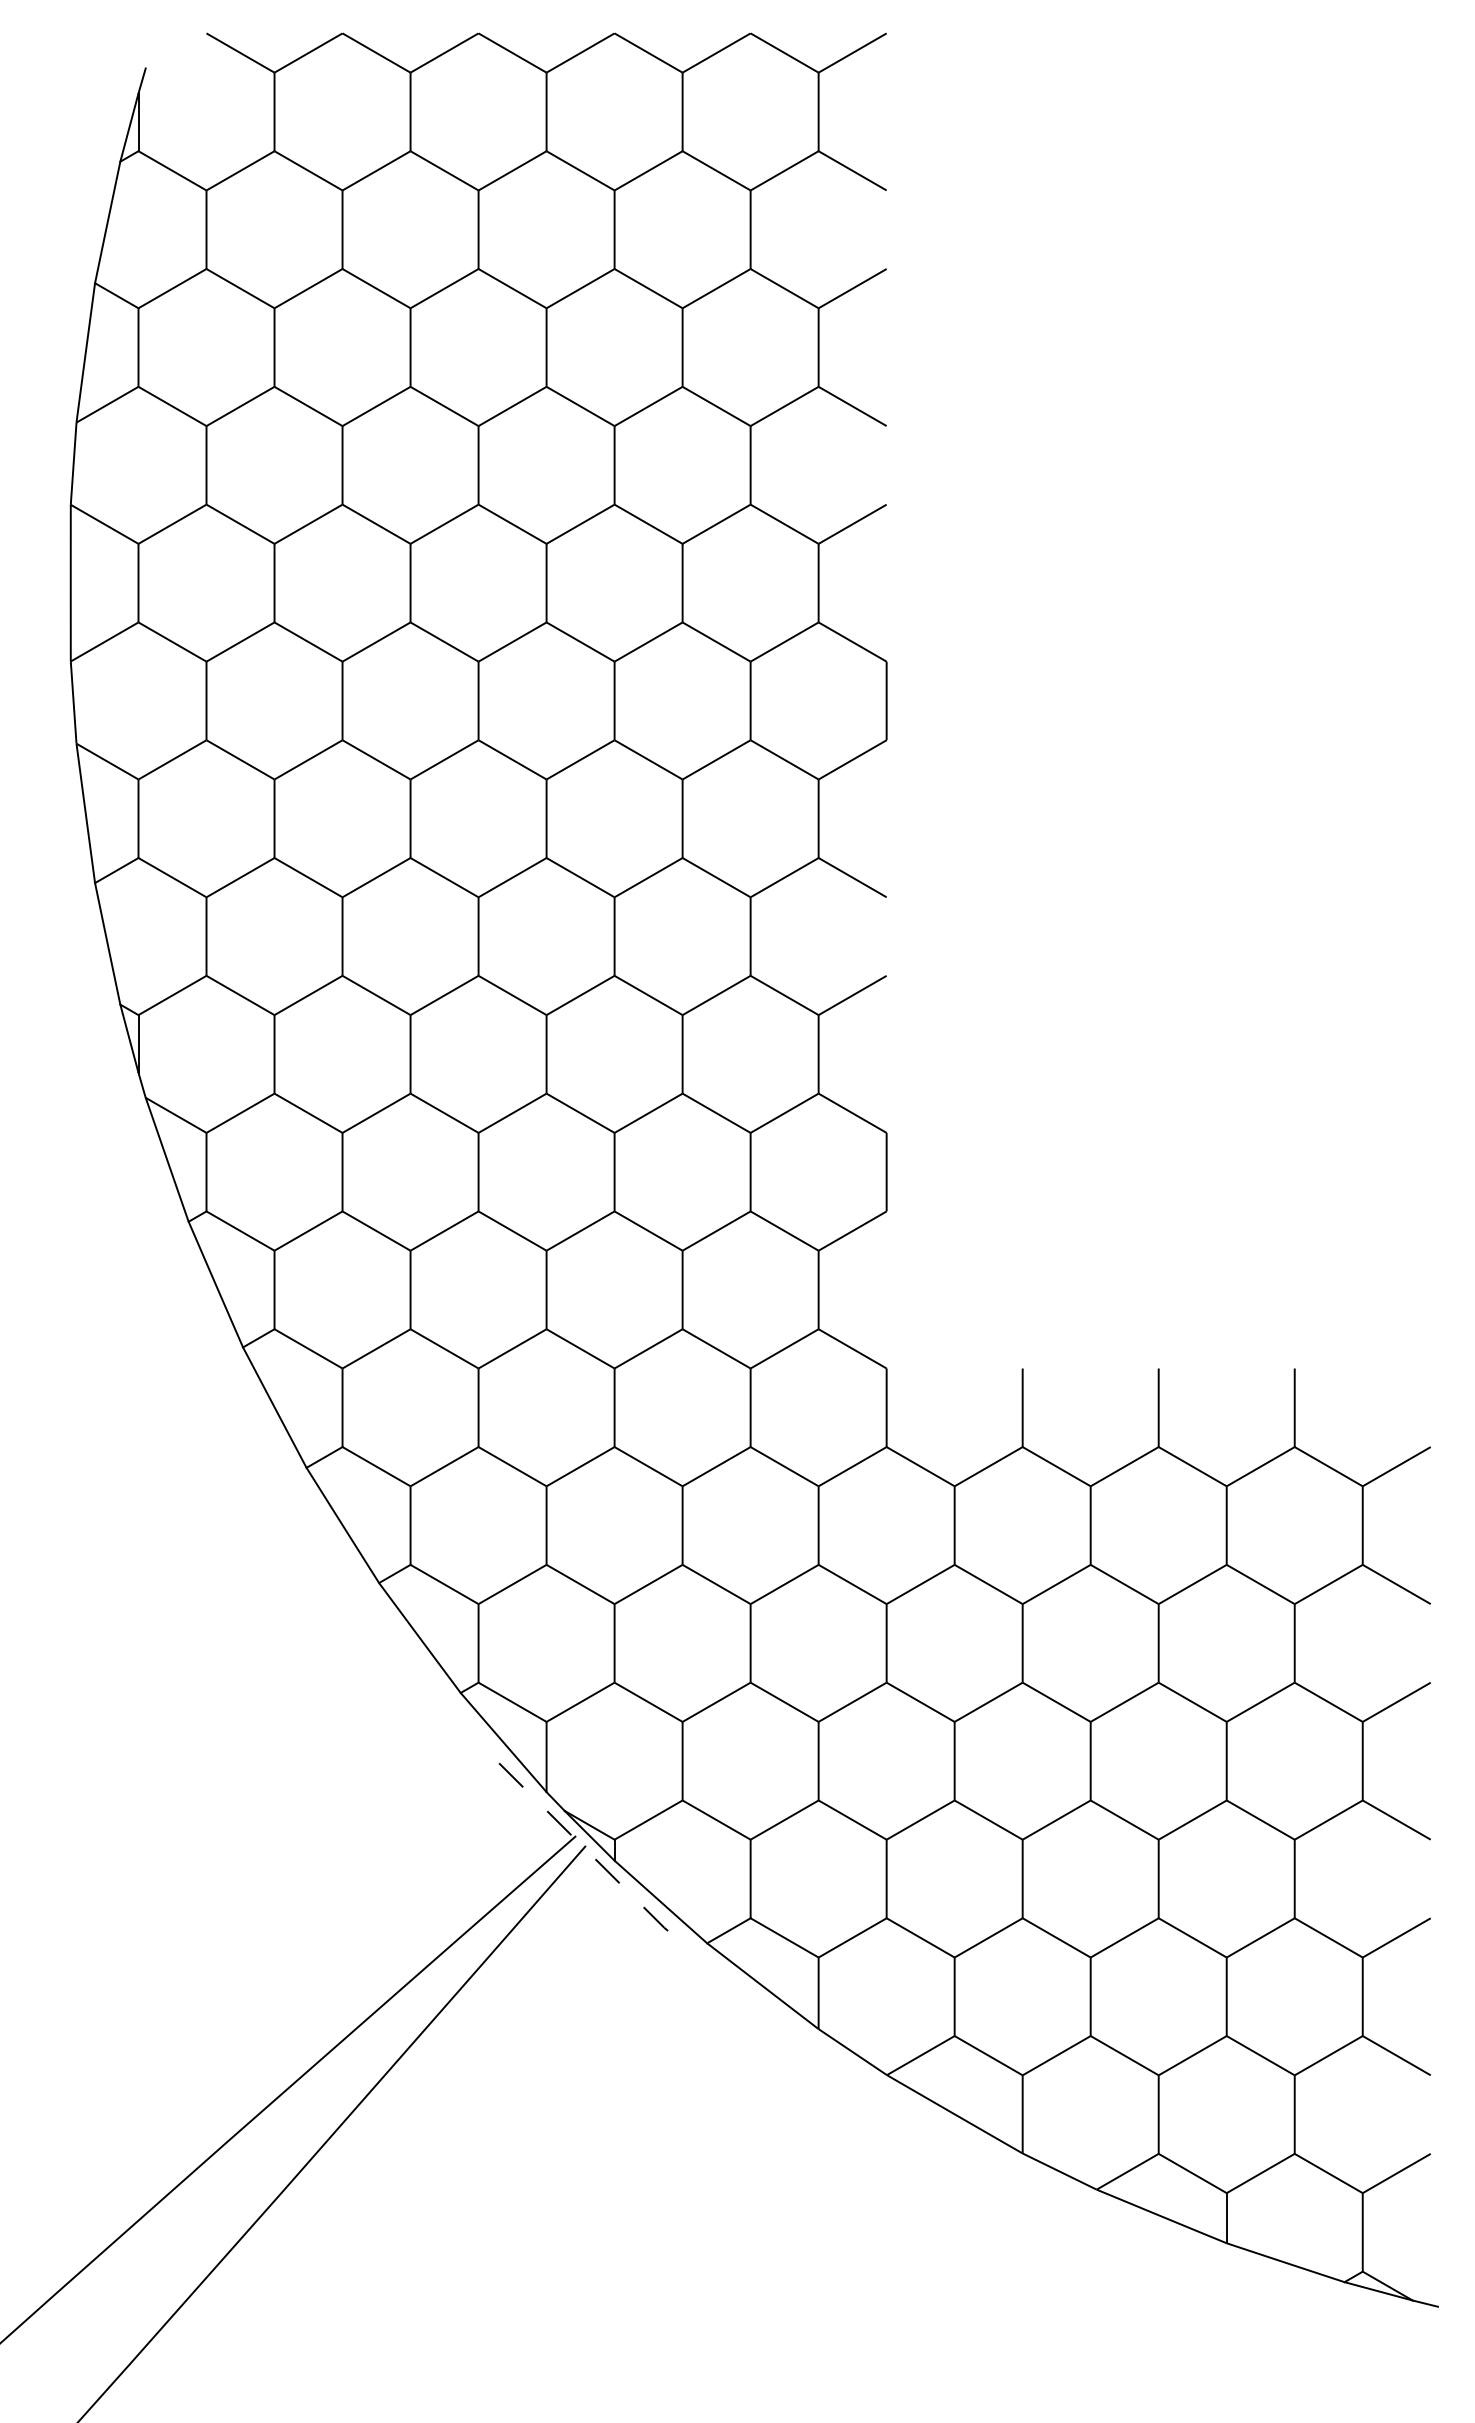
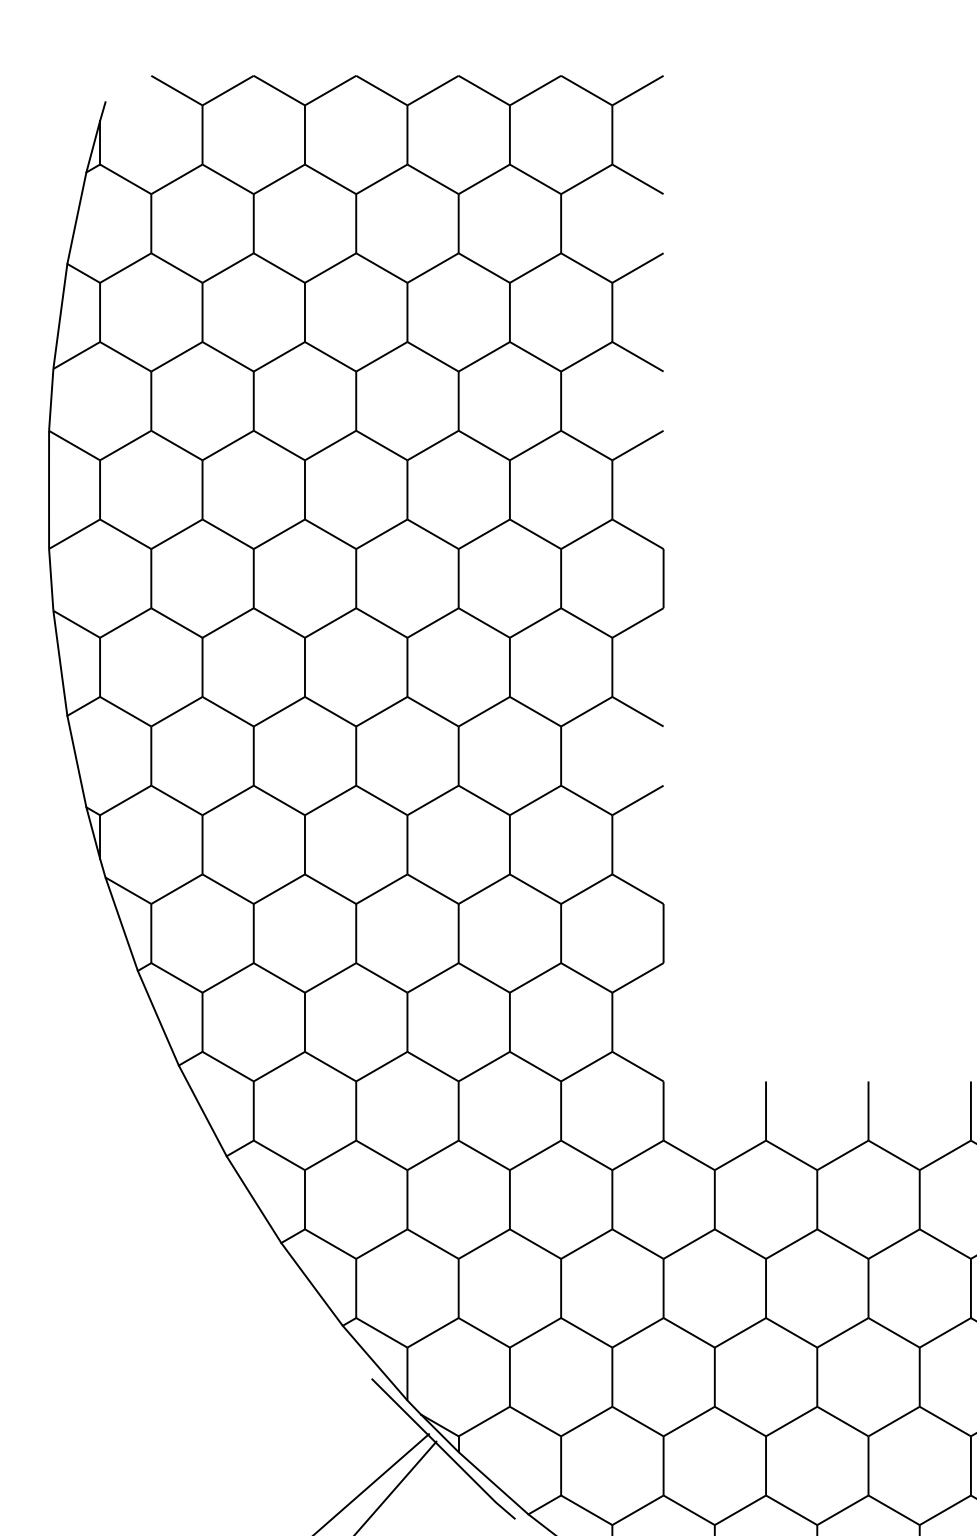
line: (594, 1857) -> (443, 1449), dashed -> solid

